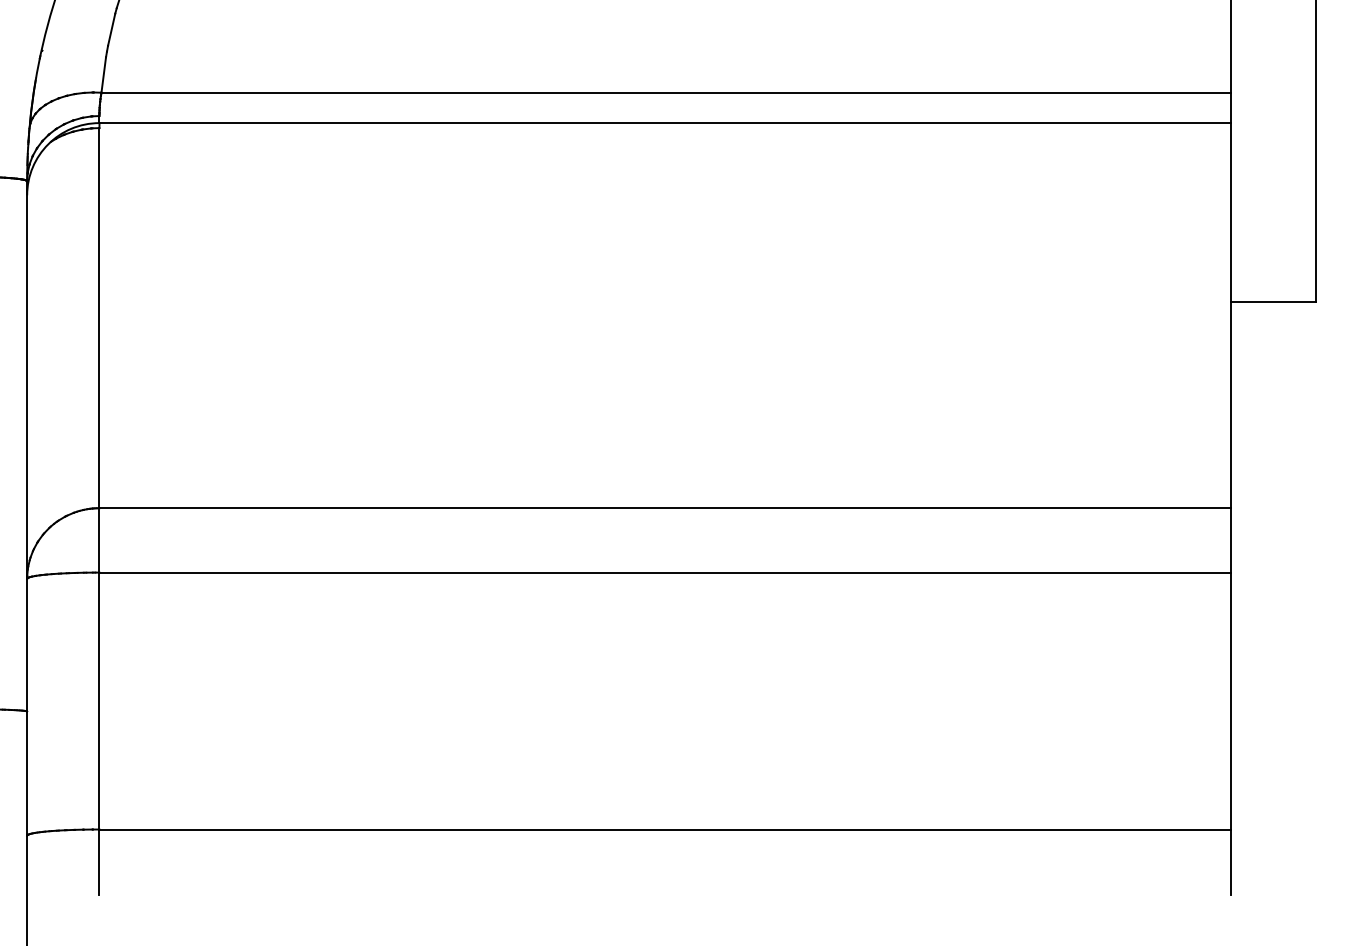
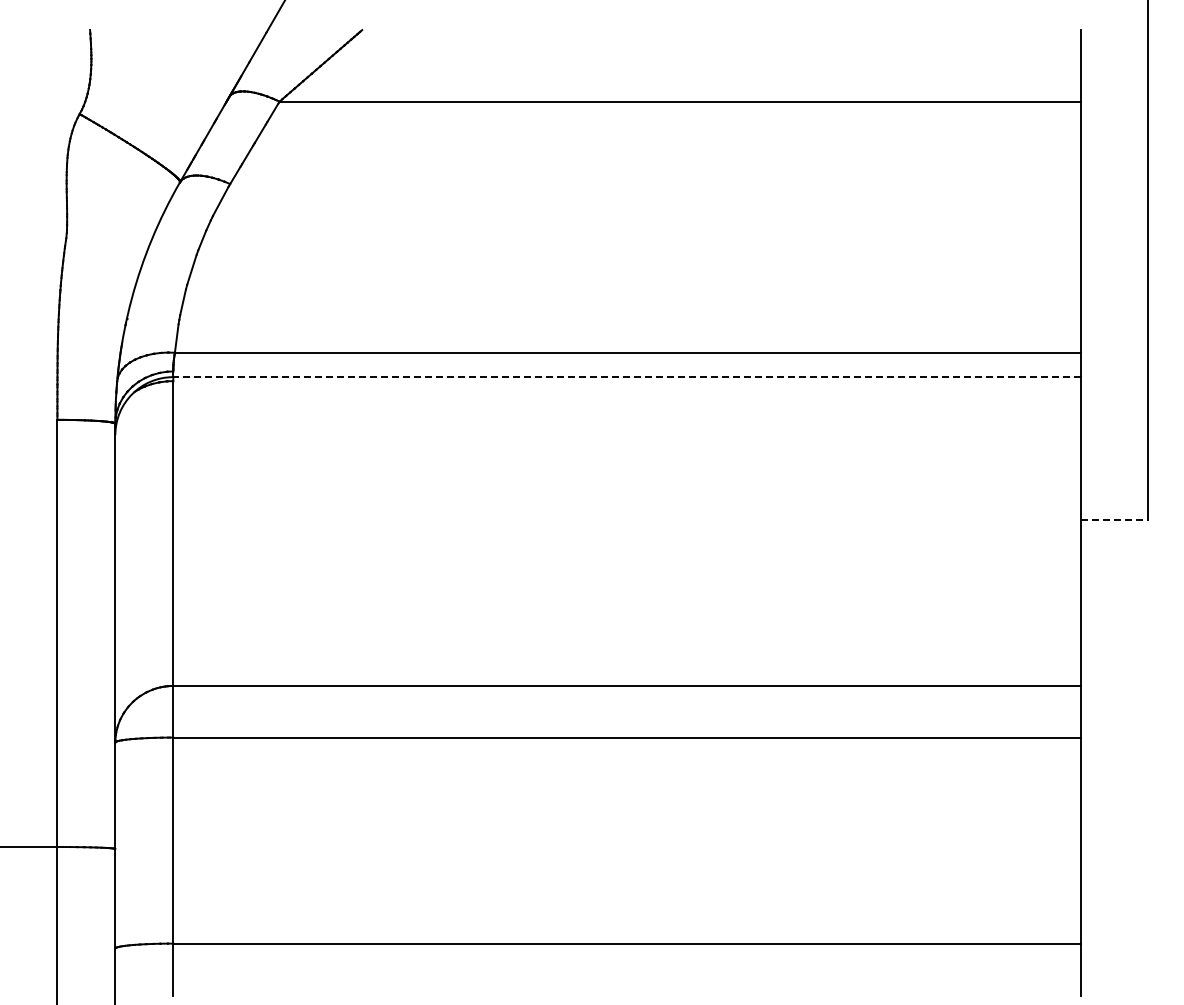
line: (665, 123) -> (627, 377), solid -> dashed
line: (1273, 301) -> (1114, 520), solid -> dashed

